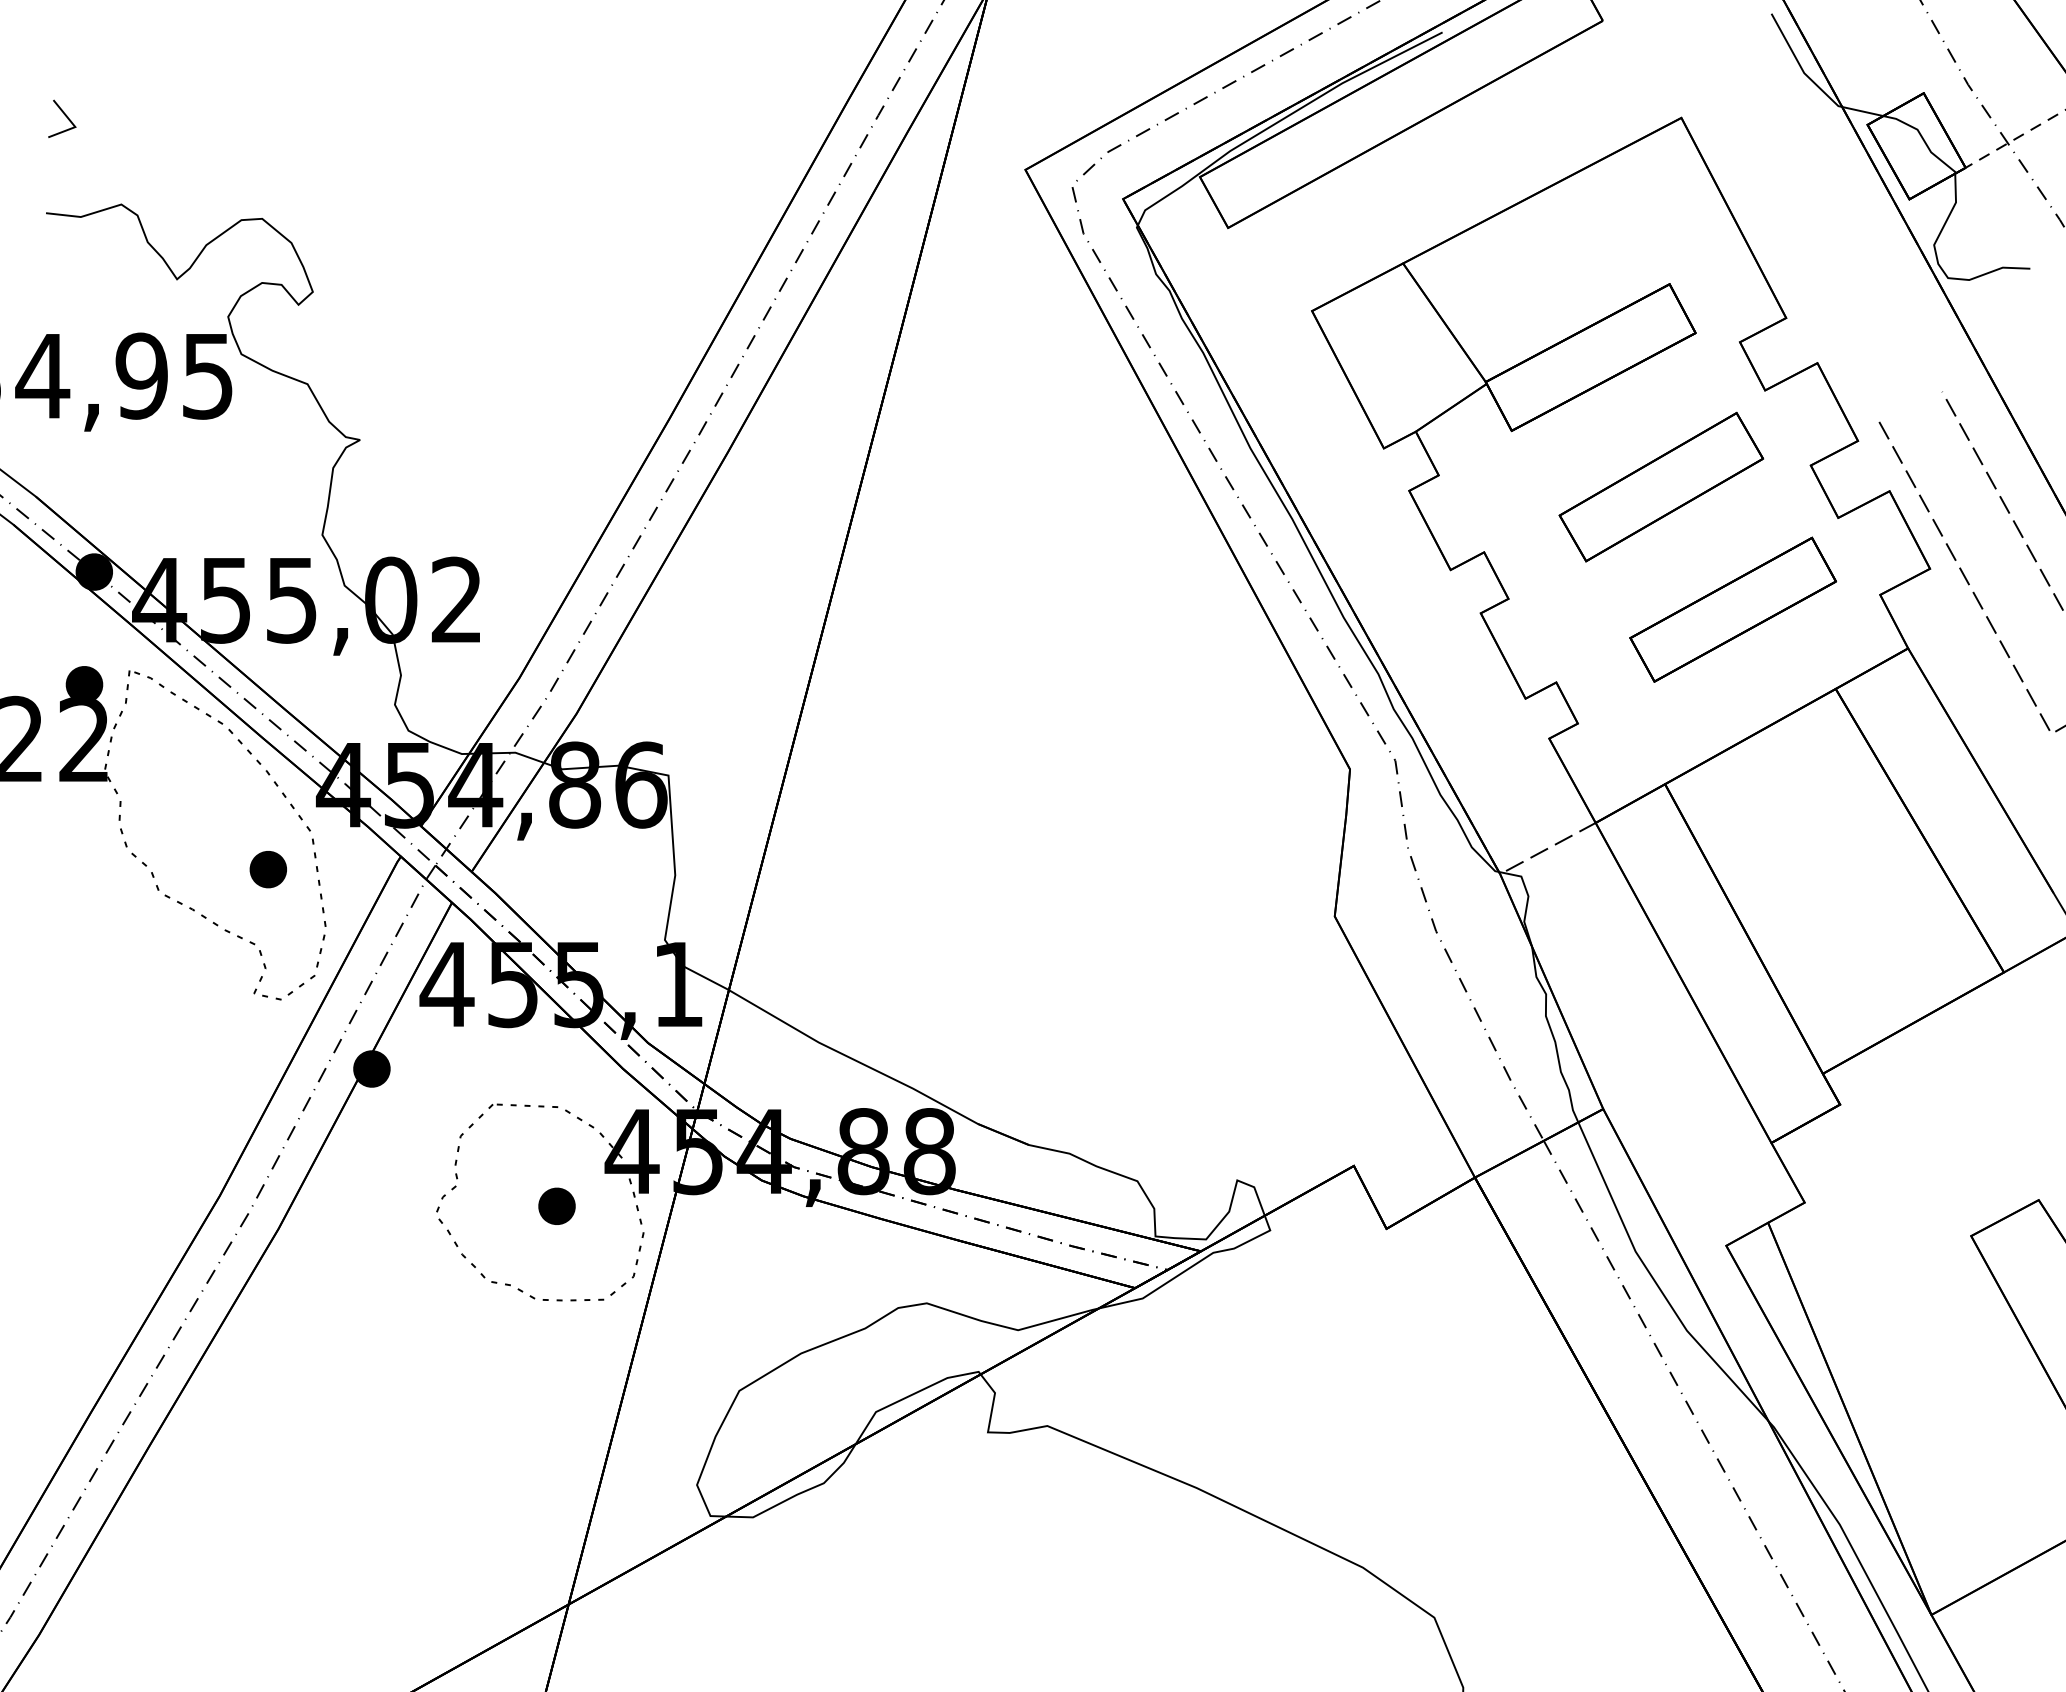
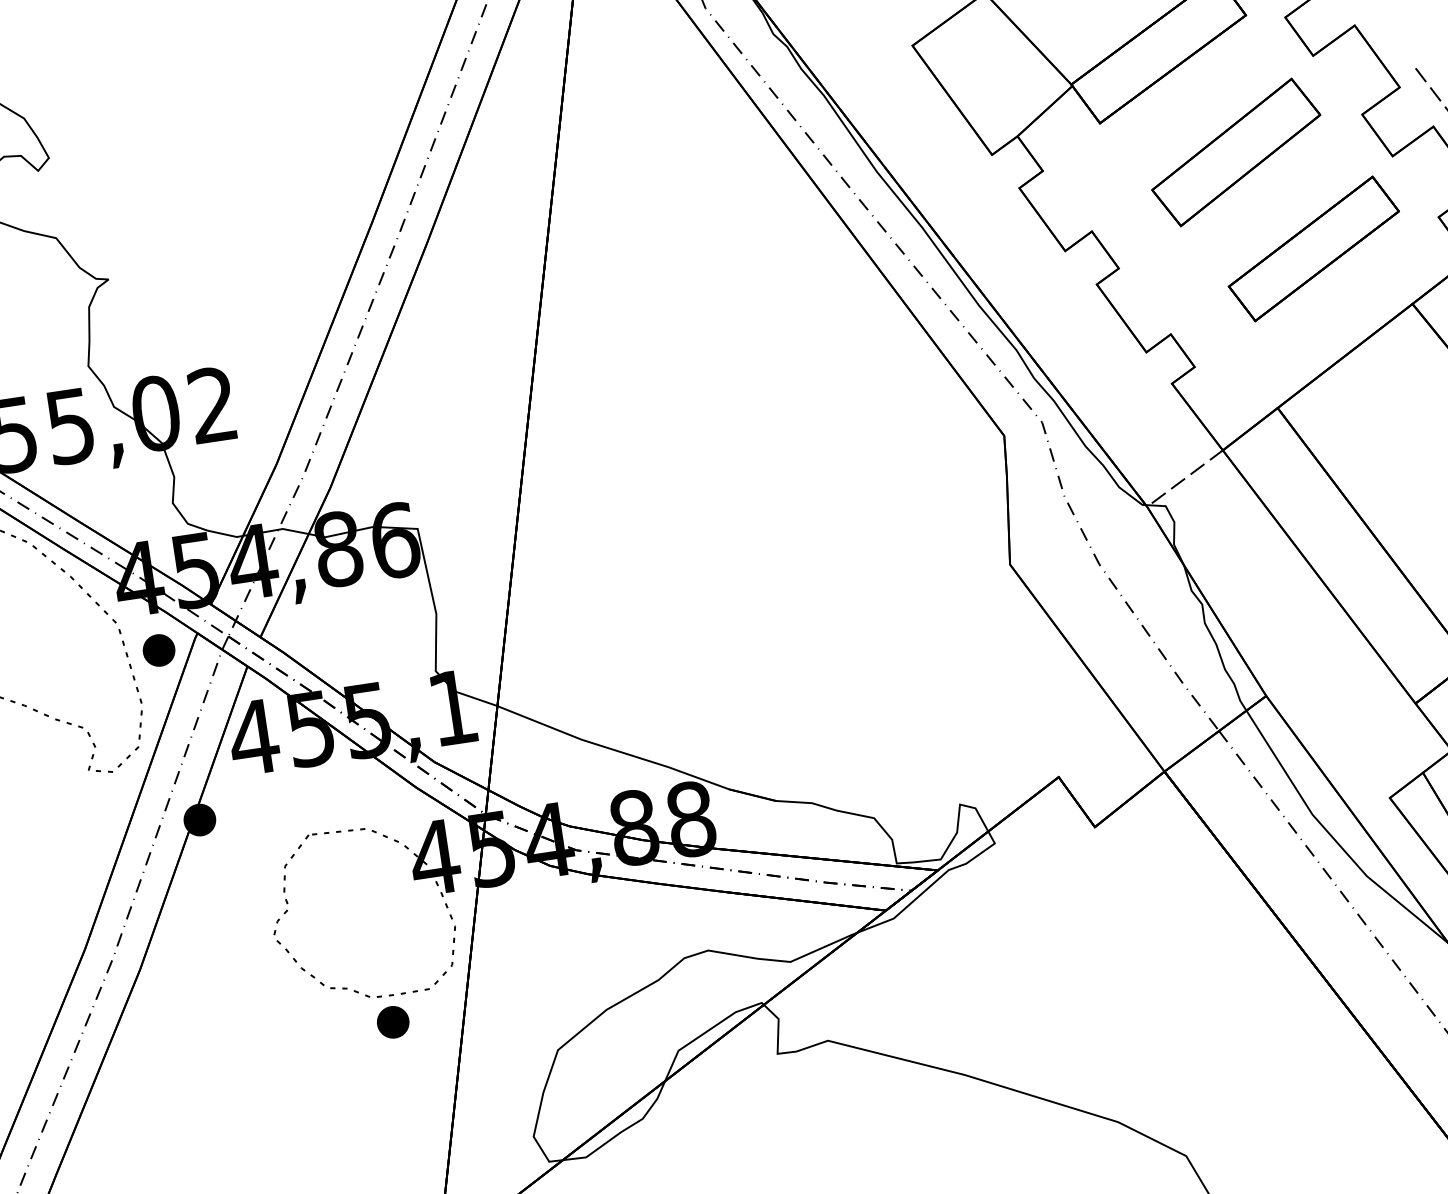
part: (267, 869) -> (158, 650), moved
part: (556, 1205) -> (392, 1021), moved

